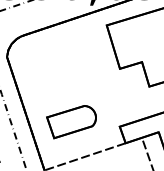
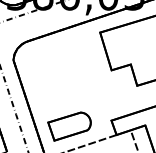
part: (71, 121) -> (69, 126), moved

